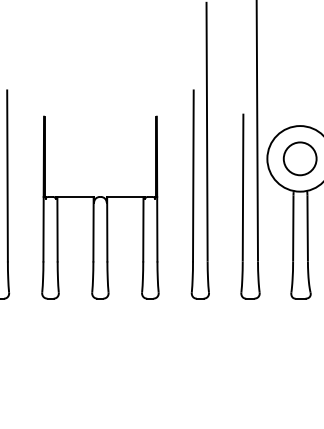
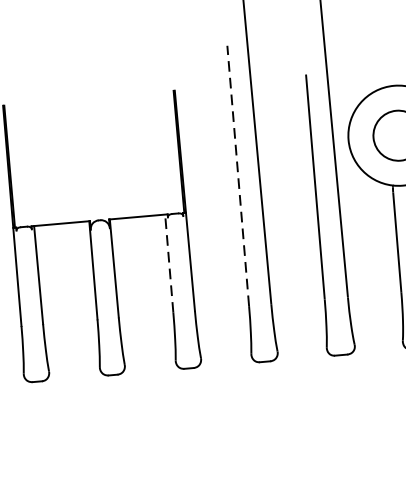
line: (193, 175) -> (238, 175), solid -> dashed
line: (143, 228) -> (169, 262), solid -> dashed

